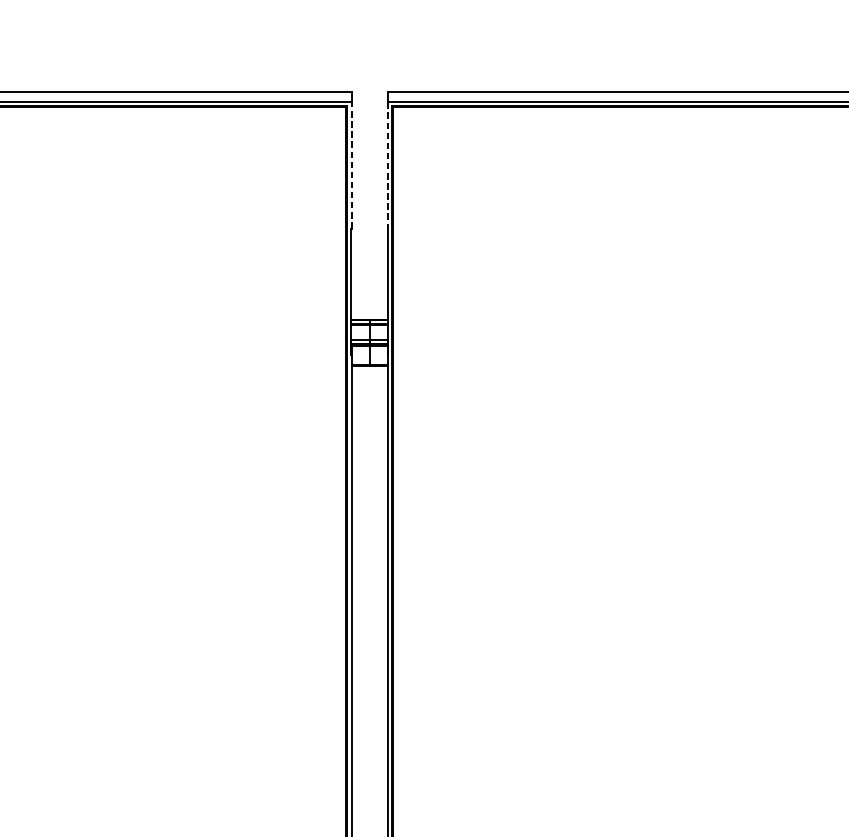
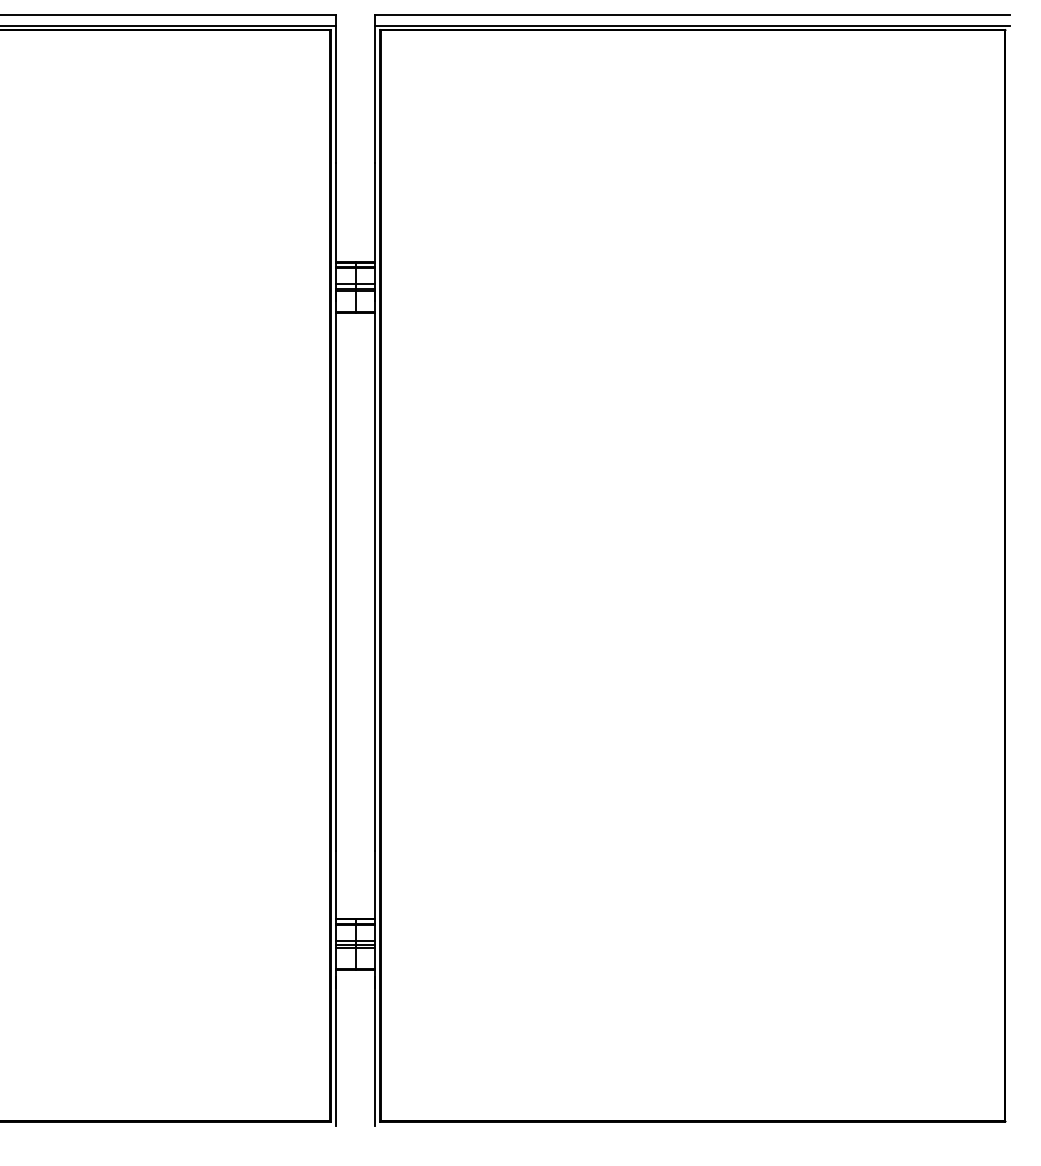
line: (351, 165) -> (335, 94), dashed -> solid
line: (388, 165) -> (375, 94), dashed -> solid

